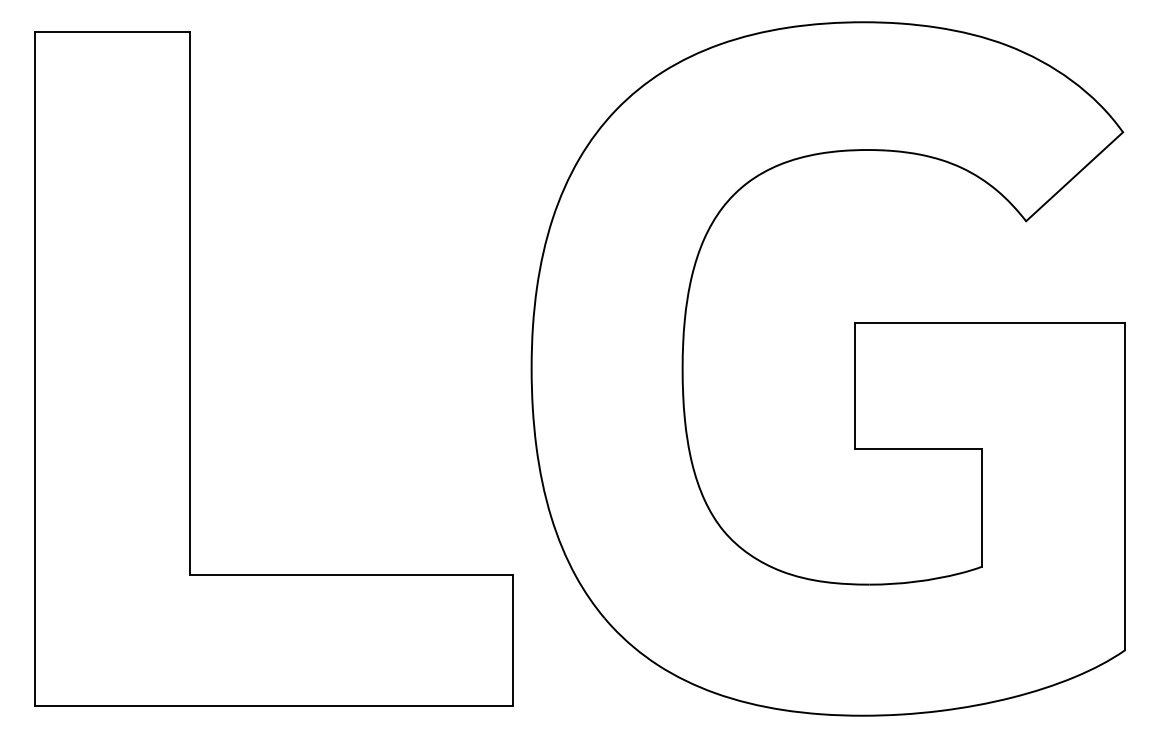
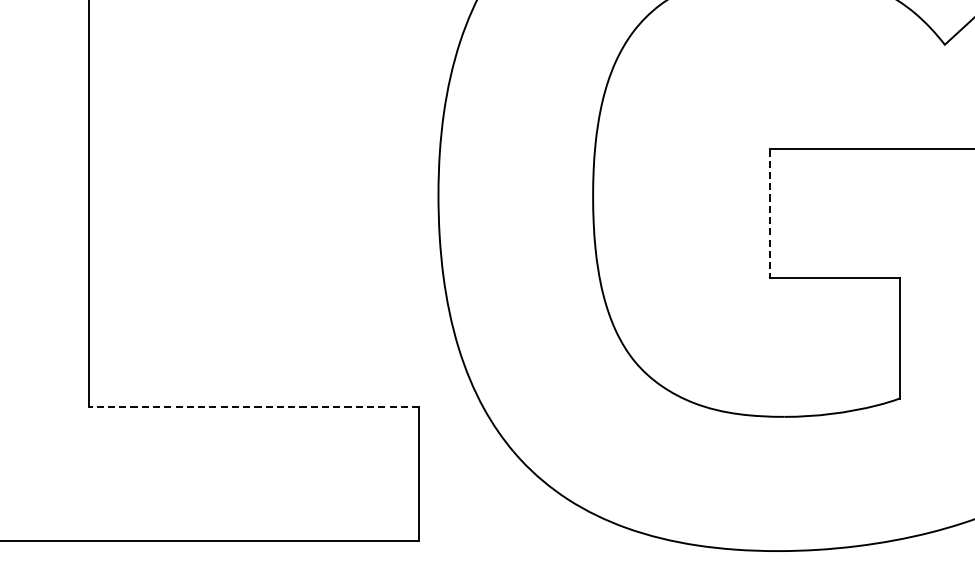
line: (855, 386) -> (770, 213), solid -> dashed
line: (351, 574) -> (254, 406), solid -> dashed

